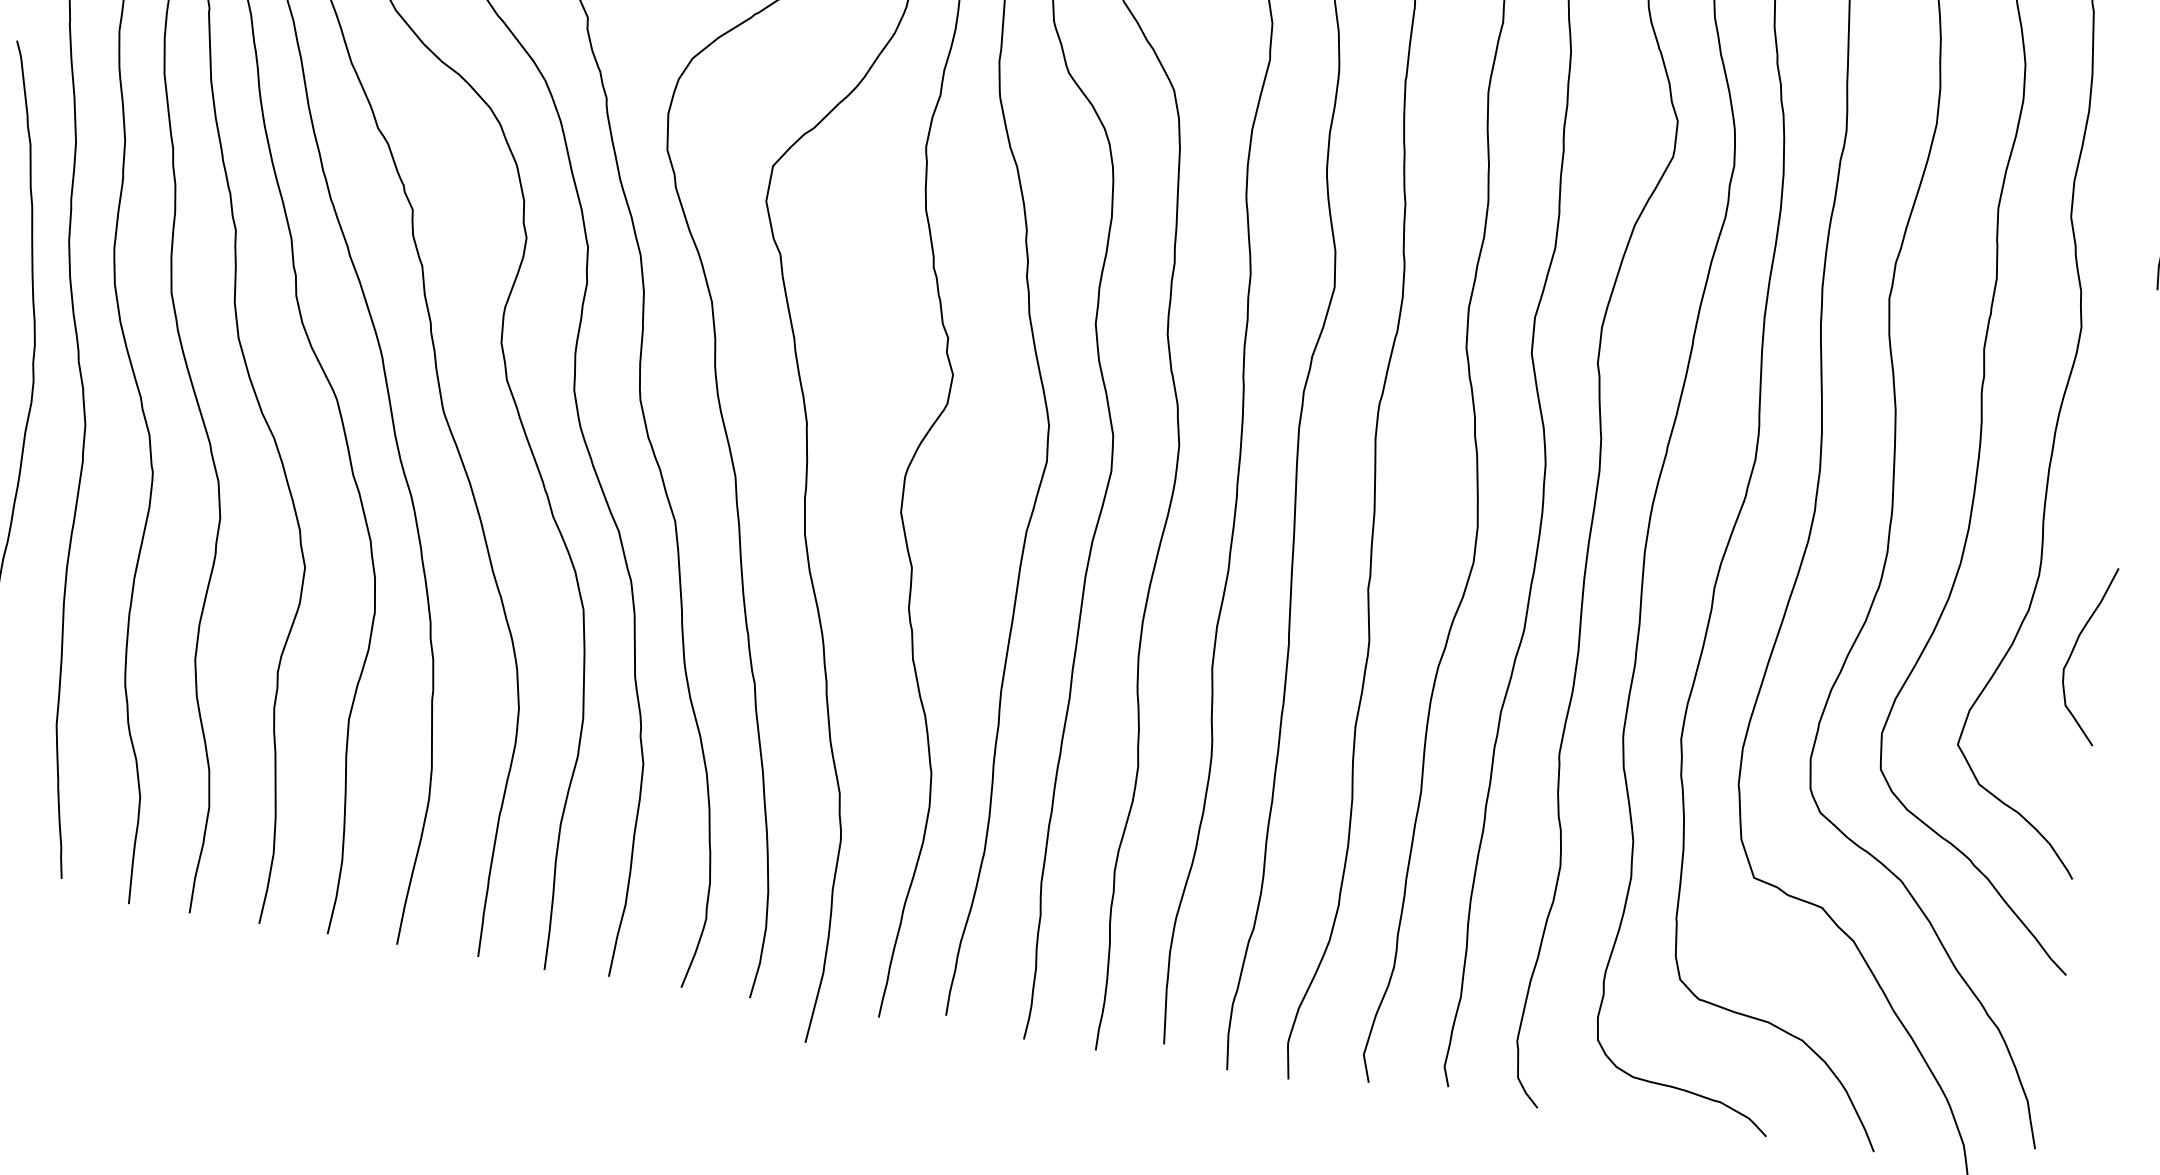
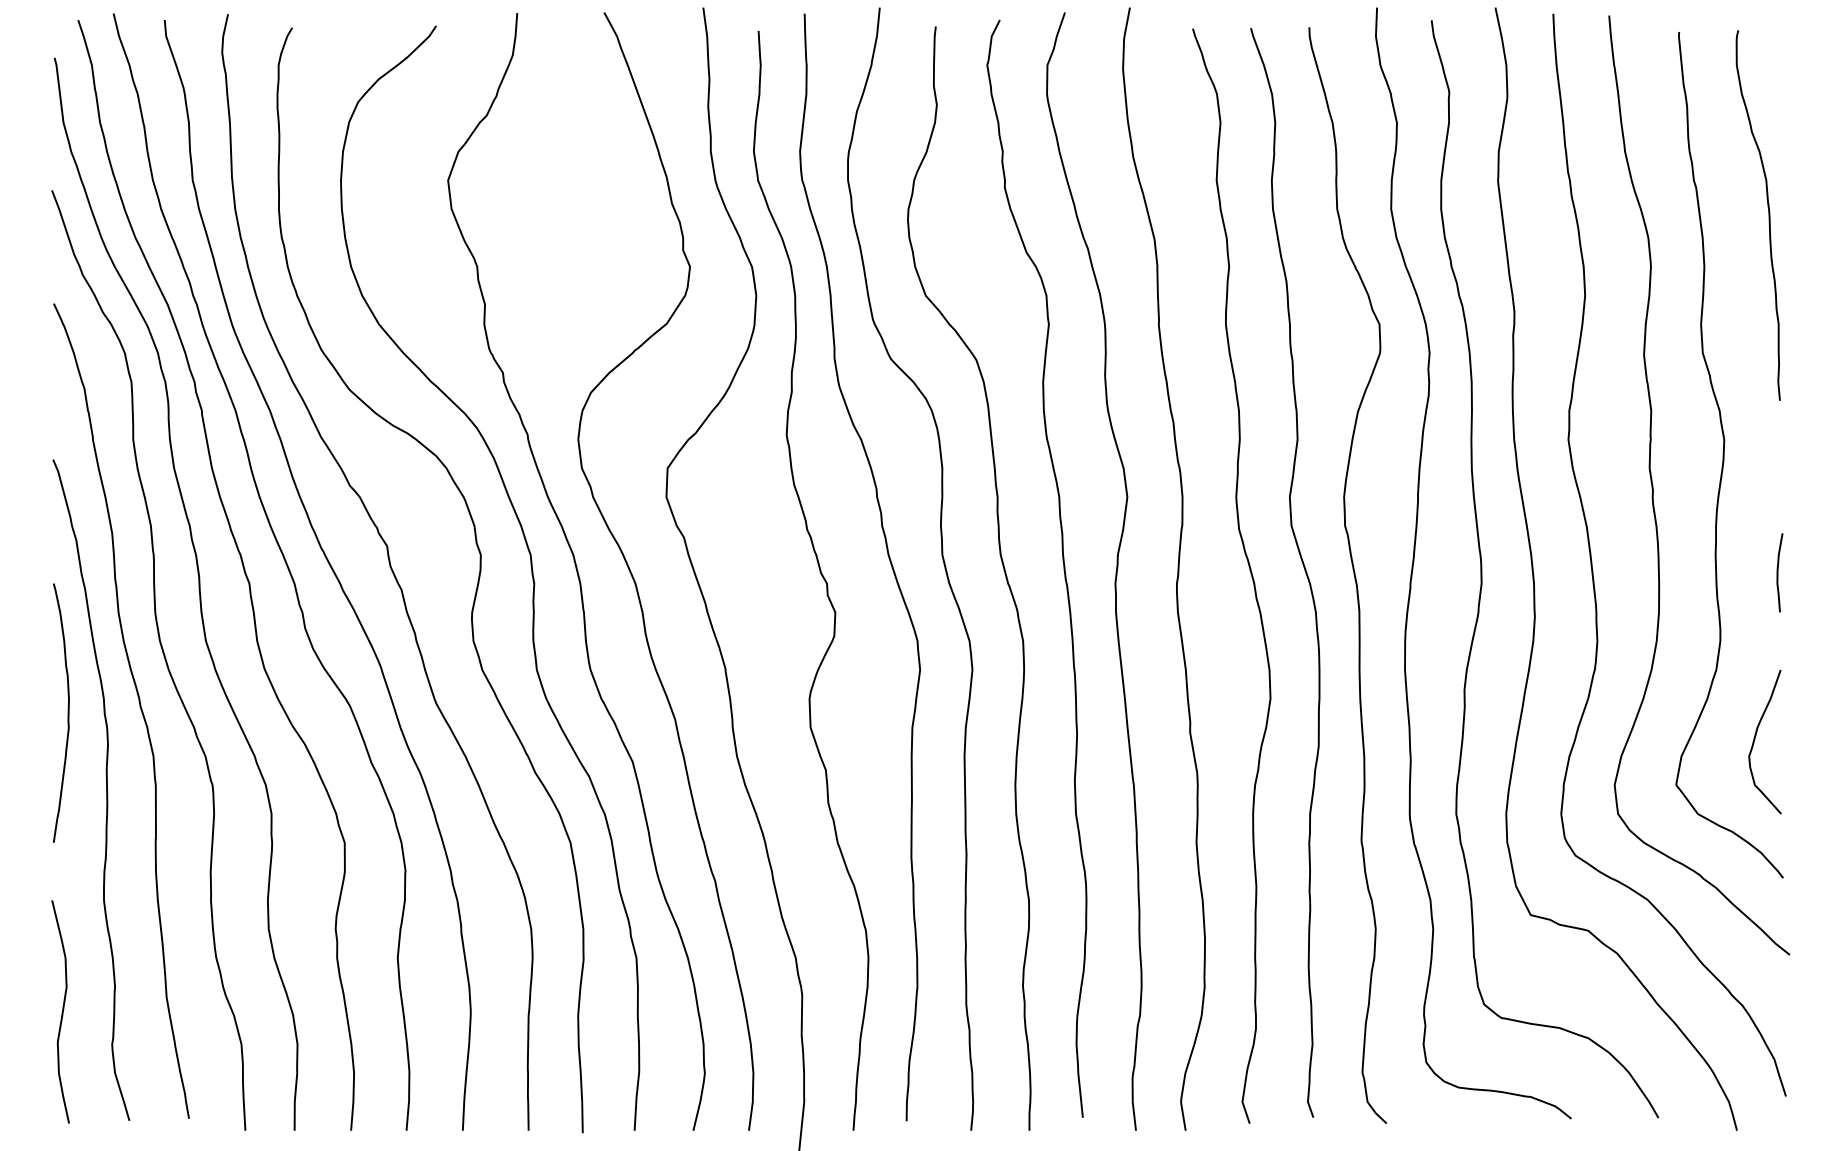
curve: (2123, 501) -> (1778, 572), added
curve: (2074, 649) -> (1755, 739), moved

